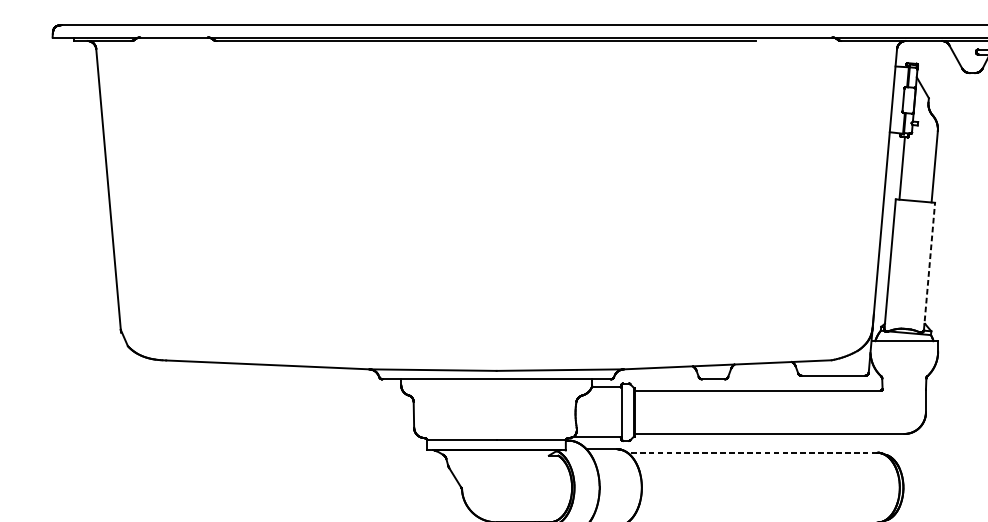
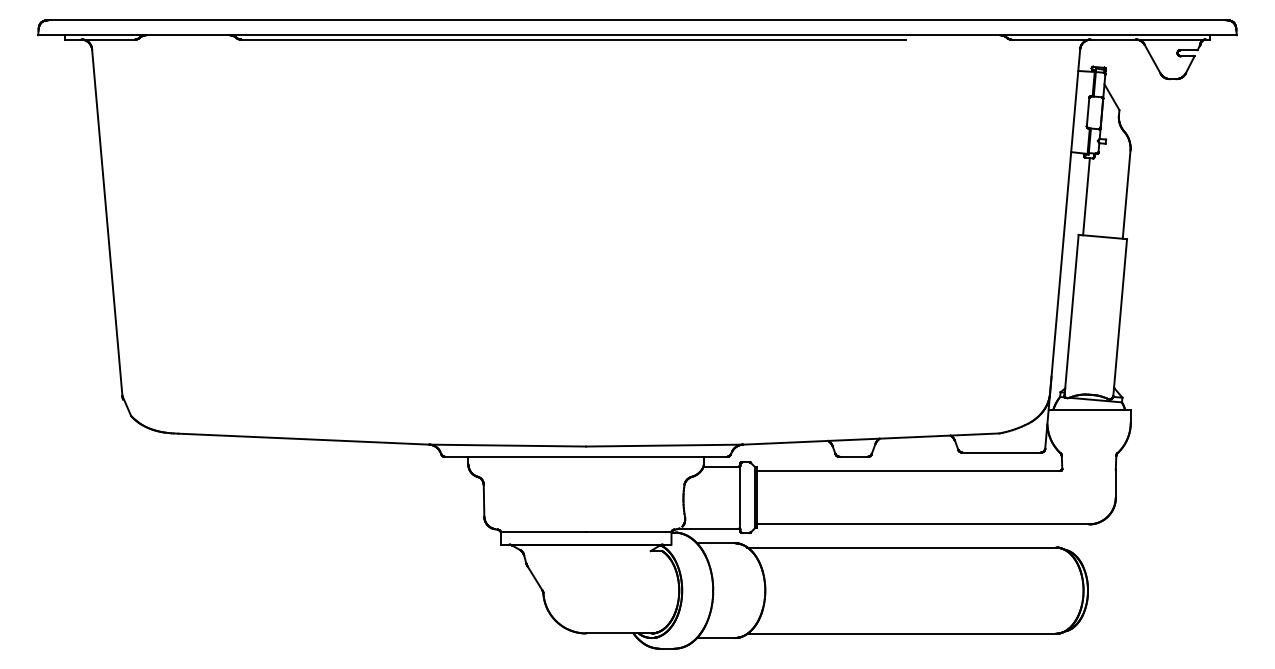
line: (929, 266) -> (1120, 317), dashed -> solid
line: (752, 452) -> (901, 547), dashed -> solid

